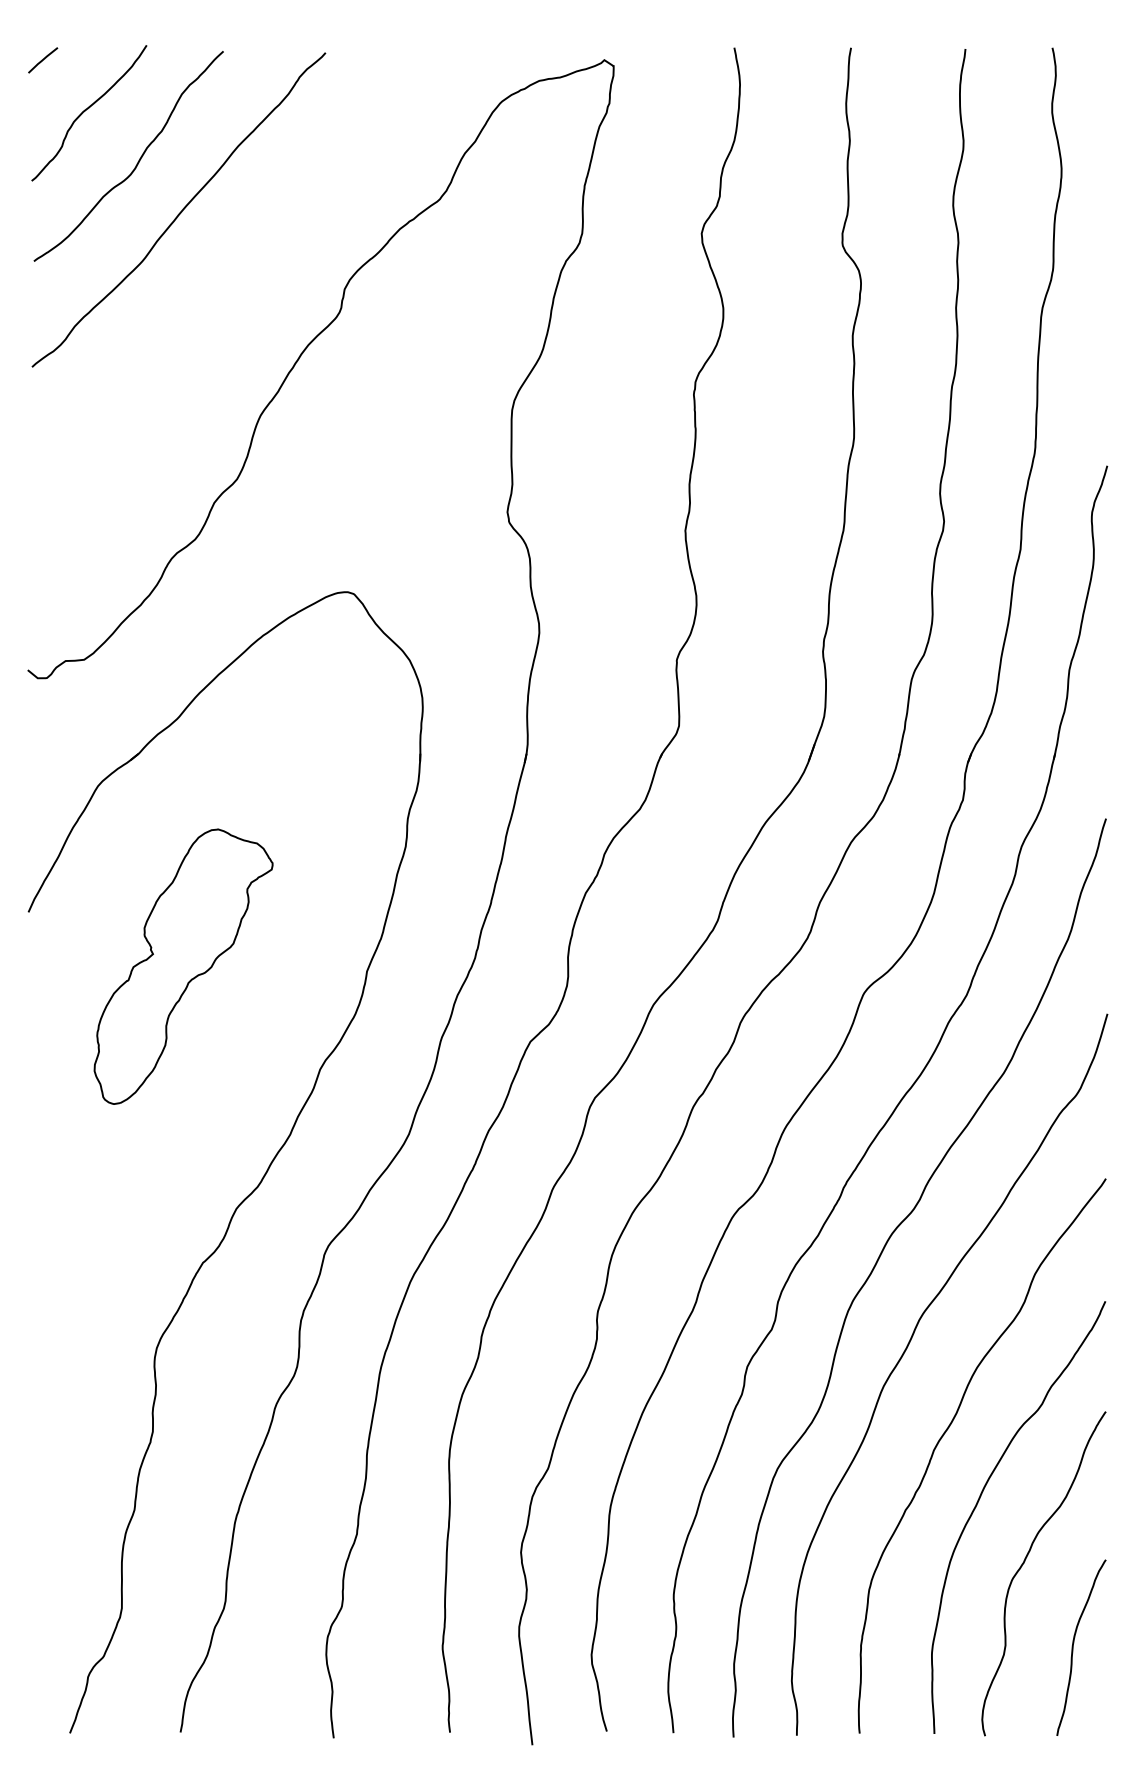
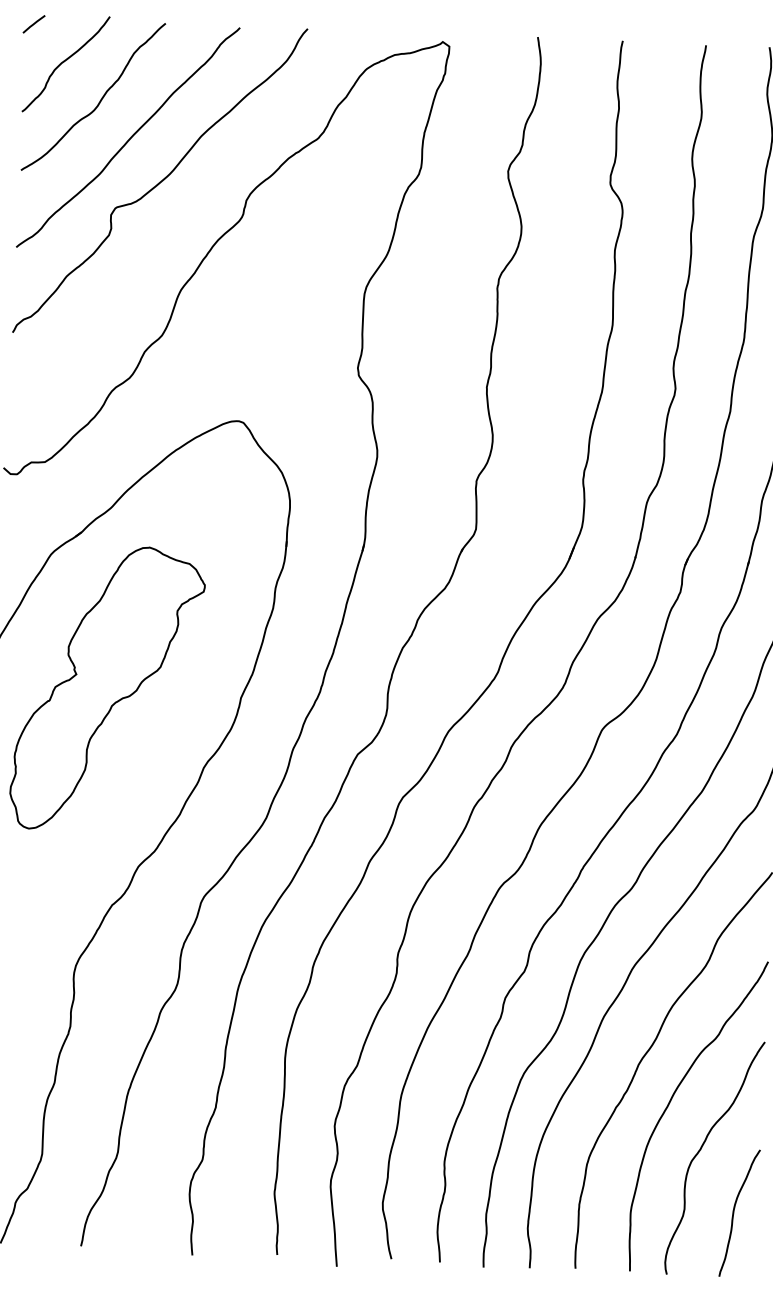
curve: (225, 268) -> (160, 181), added
part: (183, 966) -> (107, 688), size x1.43

